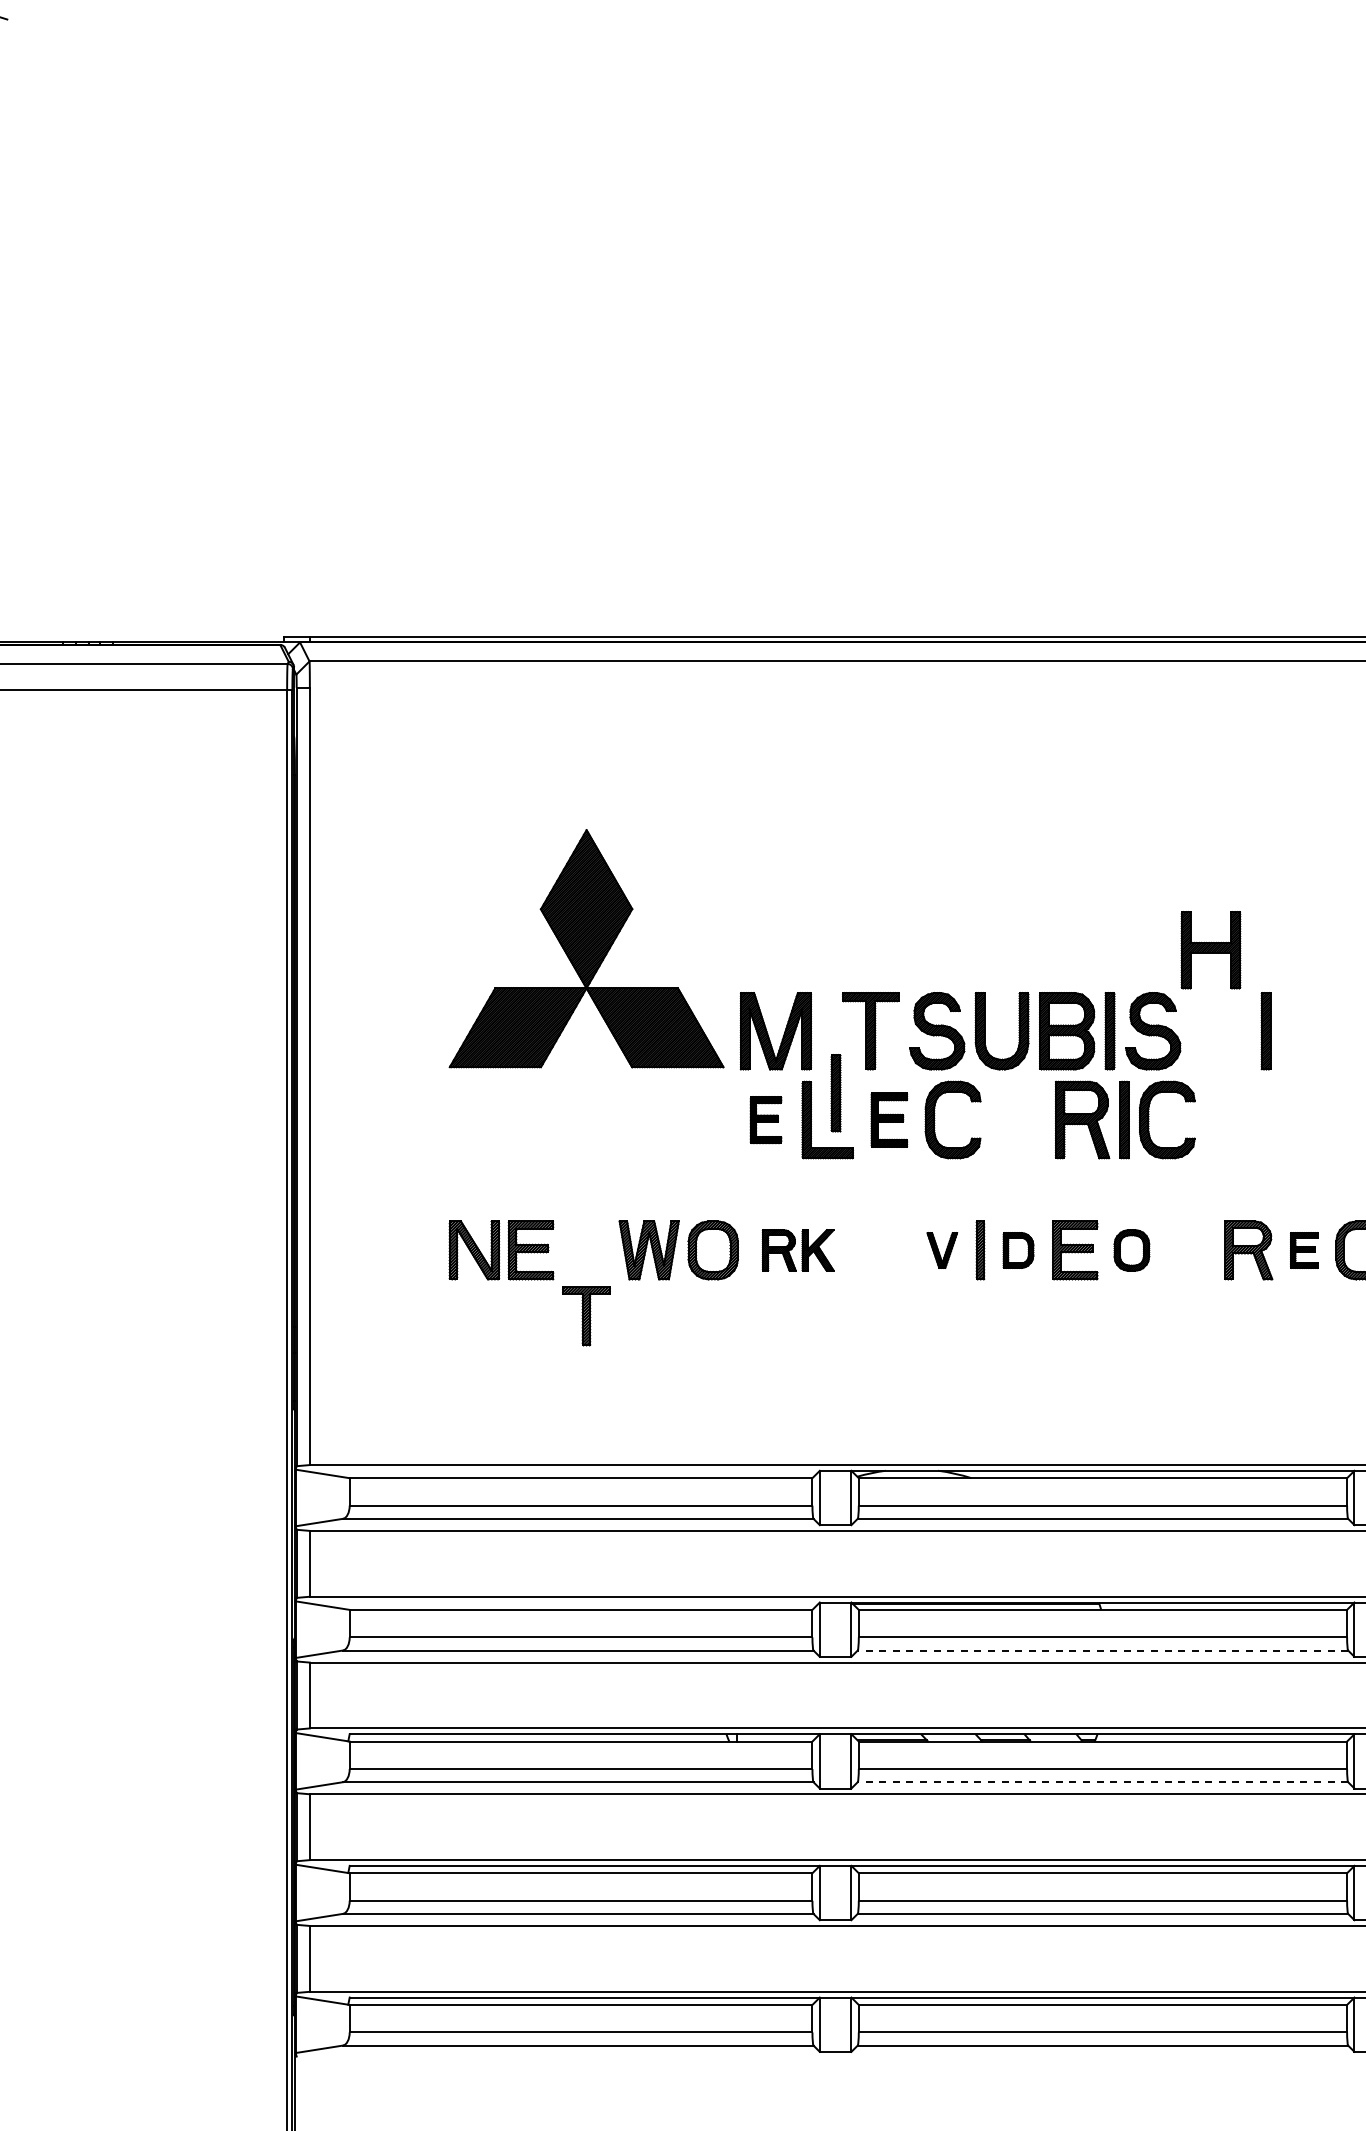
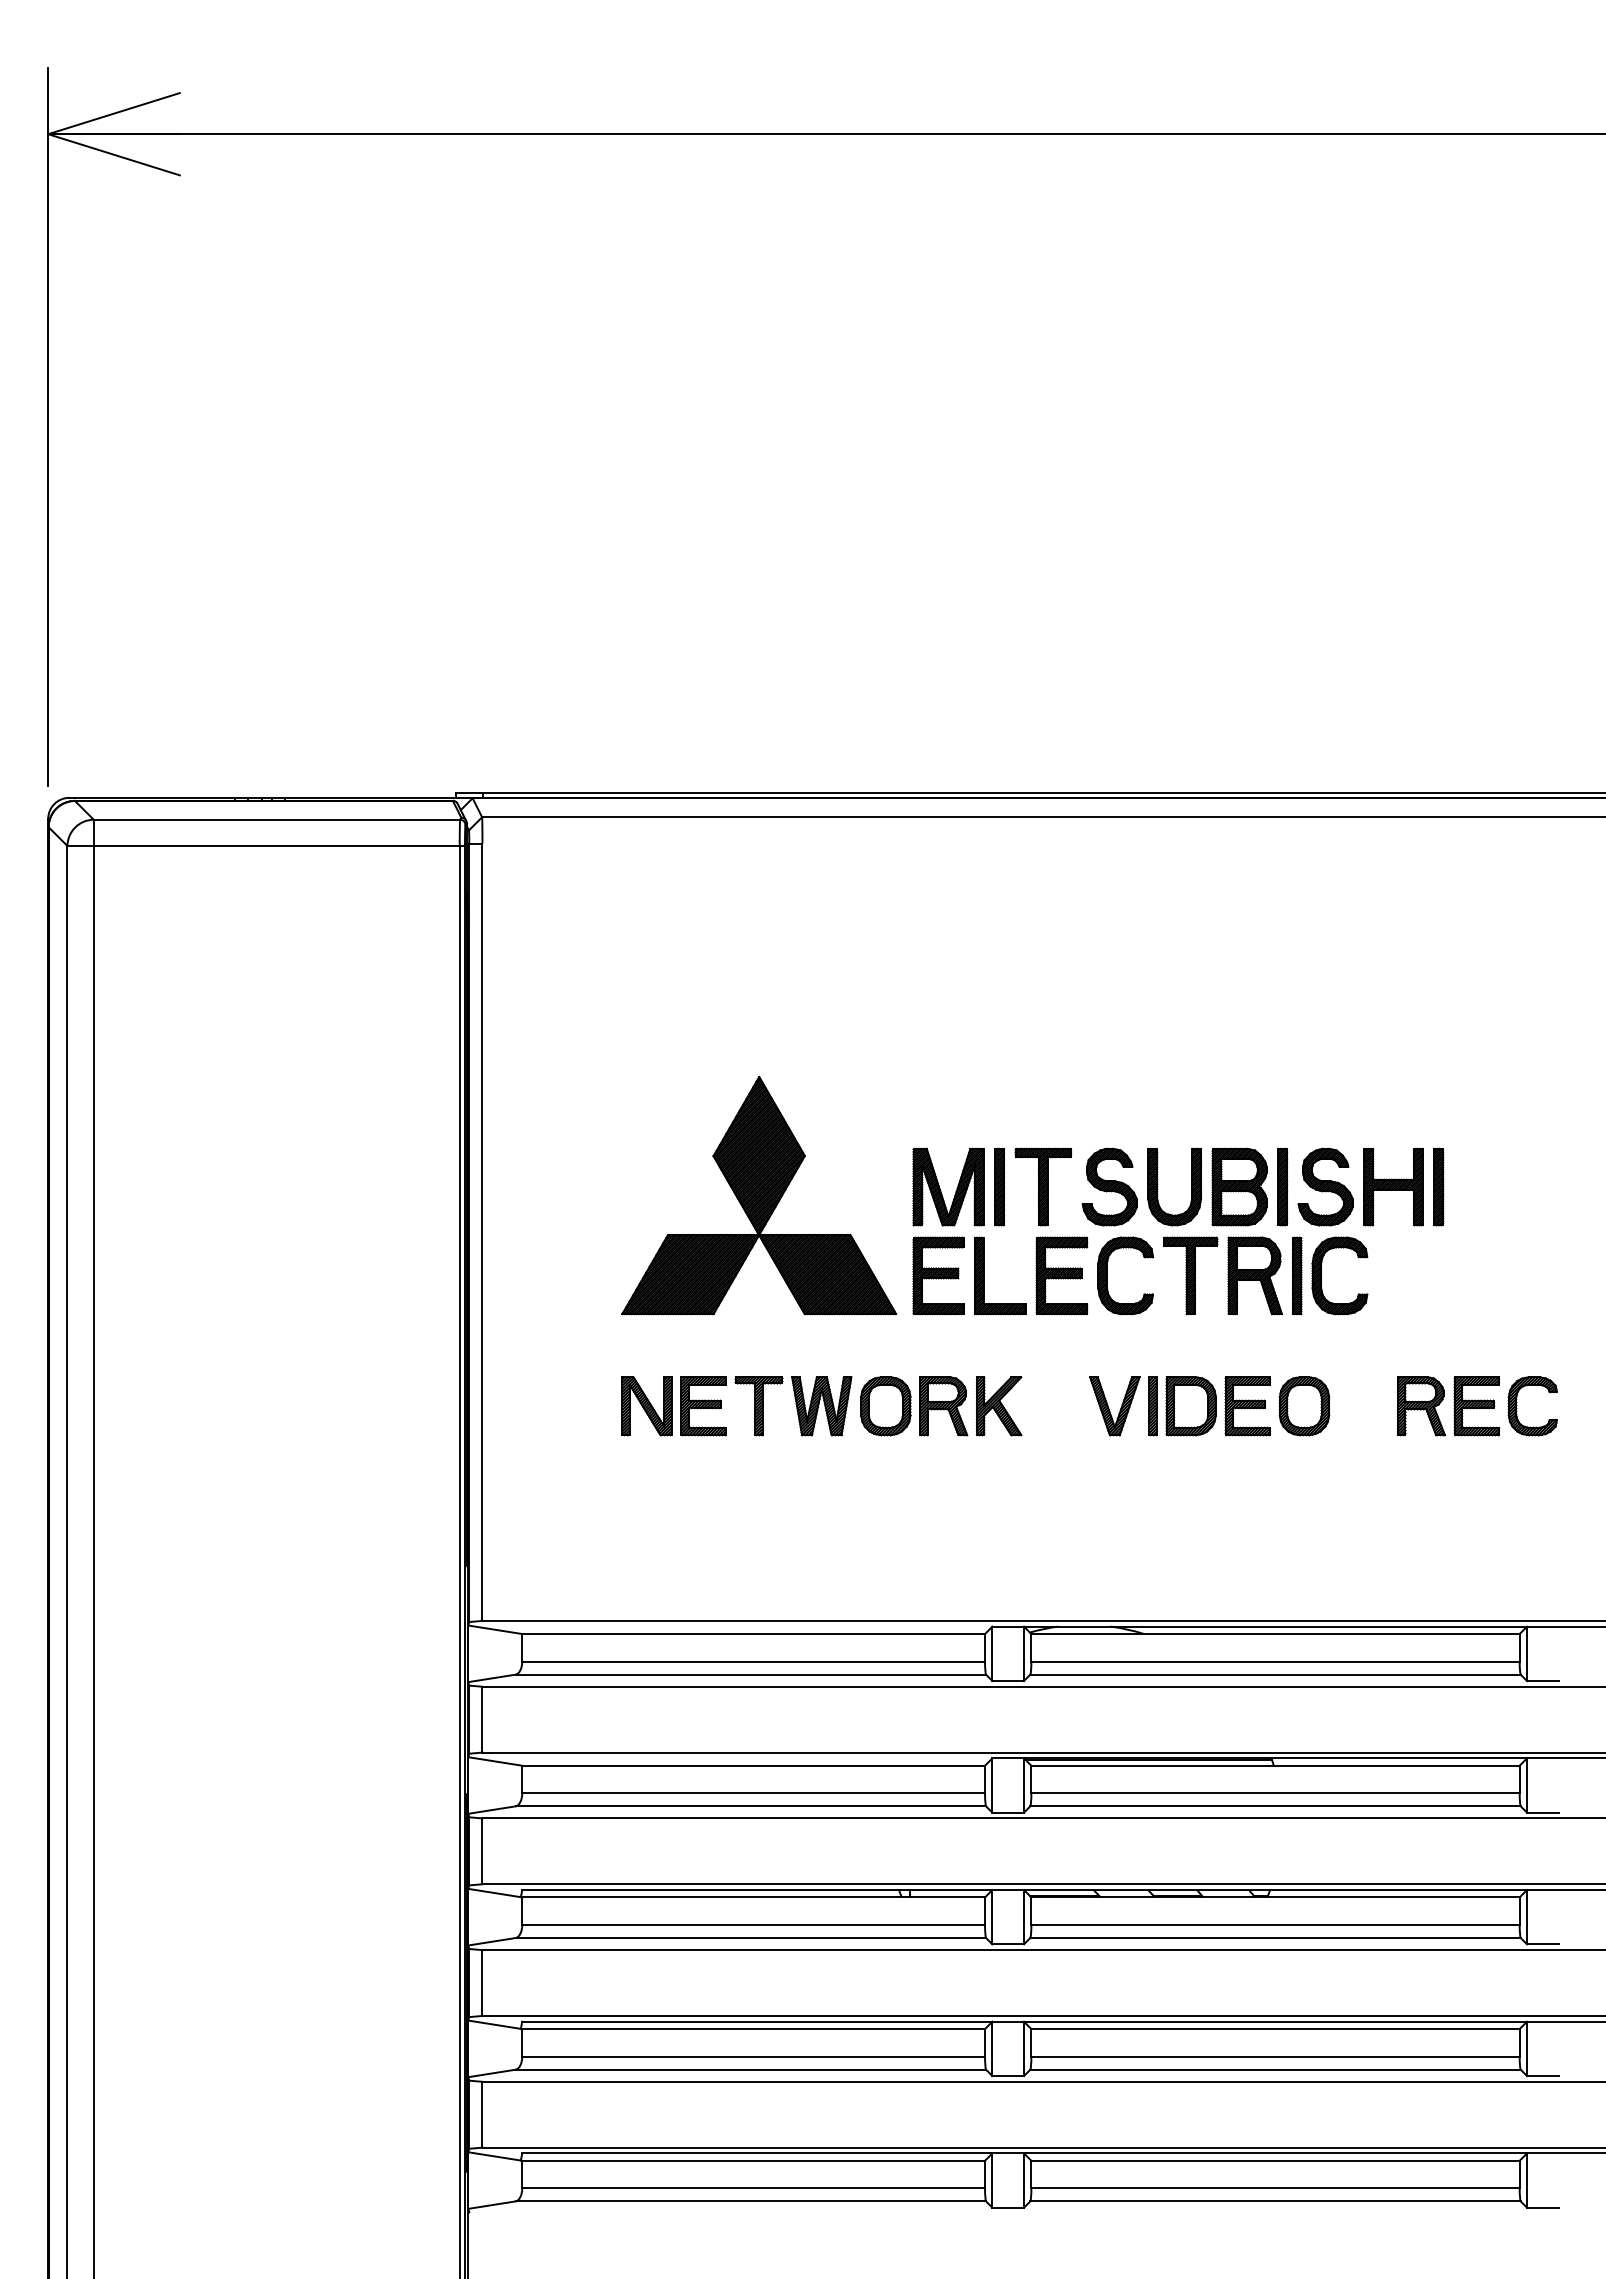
part: (586, 948) -> (759, 1195), moved
part: (1210, 949) -> (1393, 1186), moved
part: (835, 1092) -> (999, 1186), moved
part: (765, 1119) -> (938, 1275), size x1.67
part: (888, 1119) -> (1061, 1275), size x1.43
part: (1017, 1119) -> (1190, 1275), added
part: (797, 1250) -> (970, 1406), size x1.43
part: (941, 1250) -> (1114, 1406), size x1.67
part: (1017, 1250) -> (1190, 1406), size x1.67
part: (1131, 1250) -> (1304, 1406), size x1.43
part: (1303, 1250) -> (1476, 1406), size x1.67
part: (585, 1316) -> (758, 1406), moved
line: (1102, 1650) -> (1275, 1806), dashed -> solid
line: (1102, 1782) -> (1275, 1938), dashed -> solid

